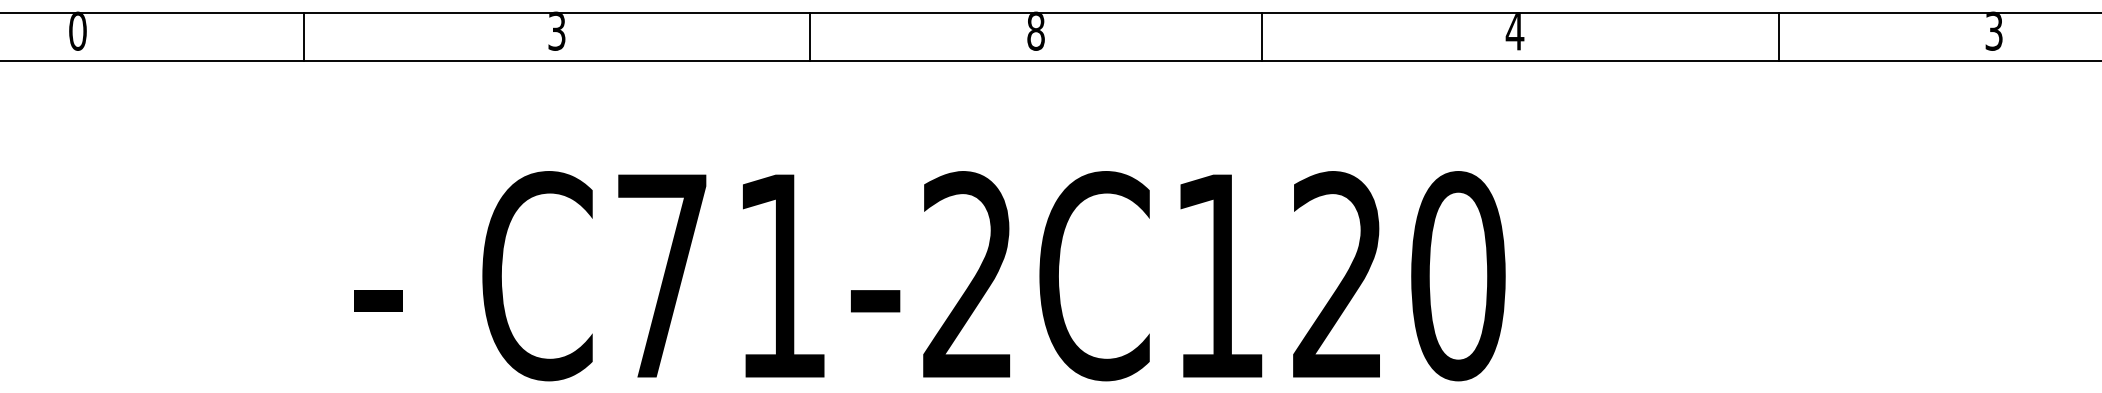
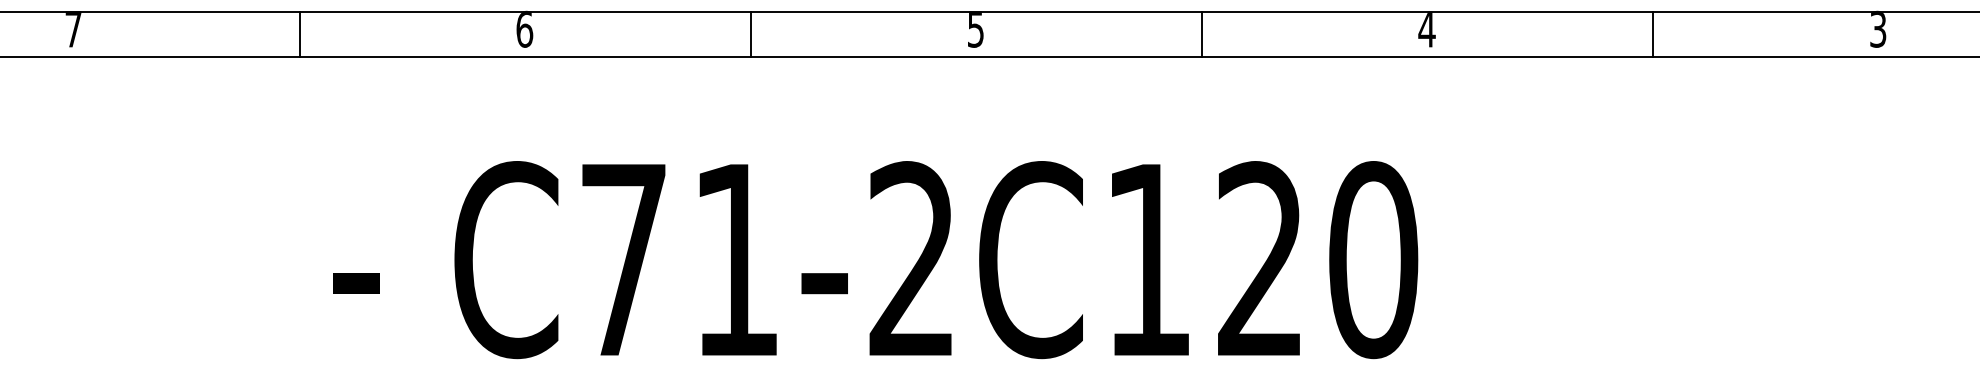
text: (77, 30) -> (73, 28), 0 -> 7
text: (556, 30) -> (524, 28), 3 -> 6
text: (1035, 30) -> (975, 28), 8 -> 5
line: (303, 36) -> (299, 34), moved
line: (809, 36) -> (750, 34), moved
line: (1262, 36) -> (1202, 34), moved
line: (1779, 36) -> (1653, 34), moved

